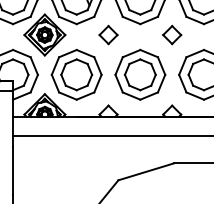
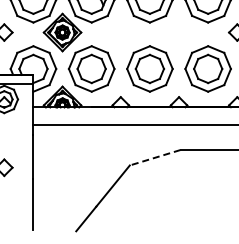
part: (108, 34) -> (120, 32), removed
part: (171, 34) -> (178, 32), removed
line: (146, 171) -> (155, 157), solid -> dashed

